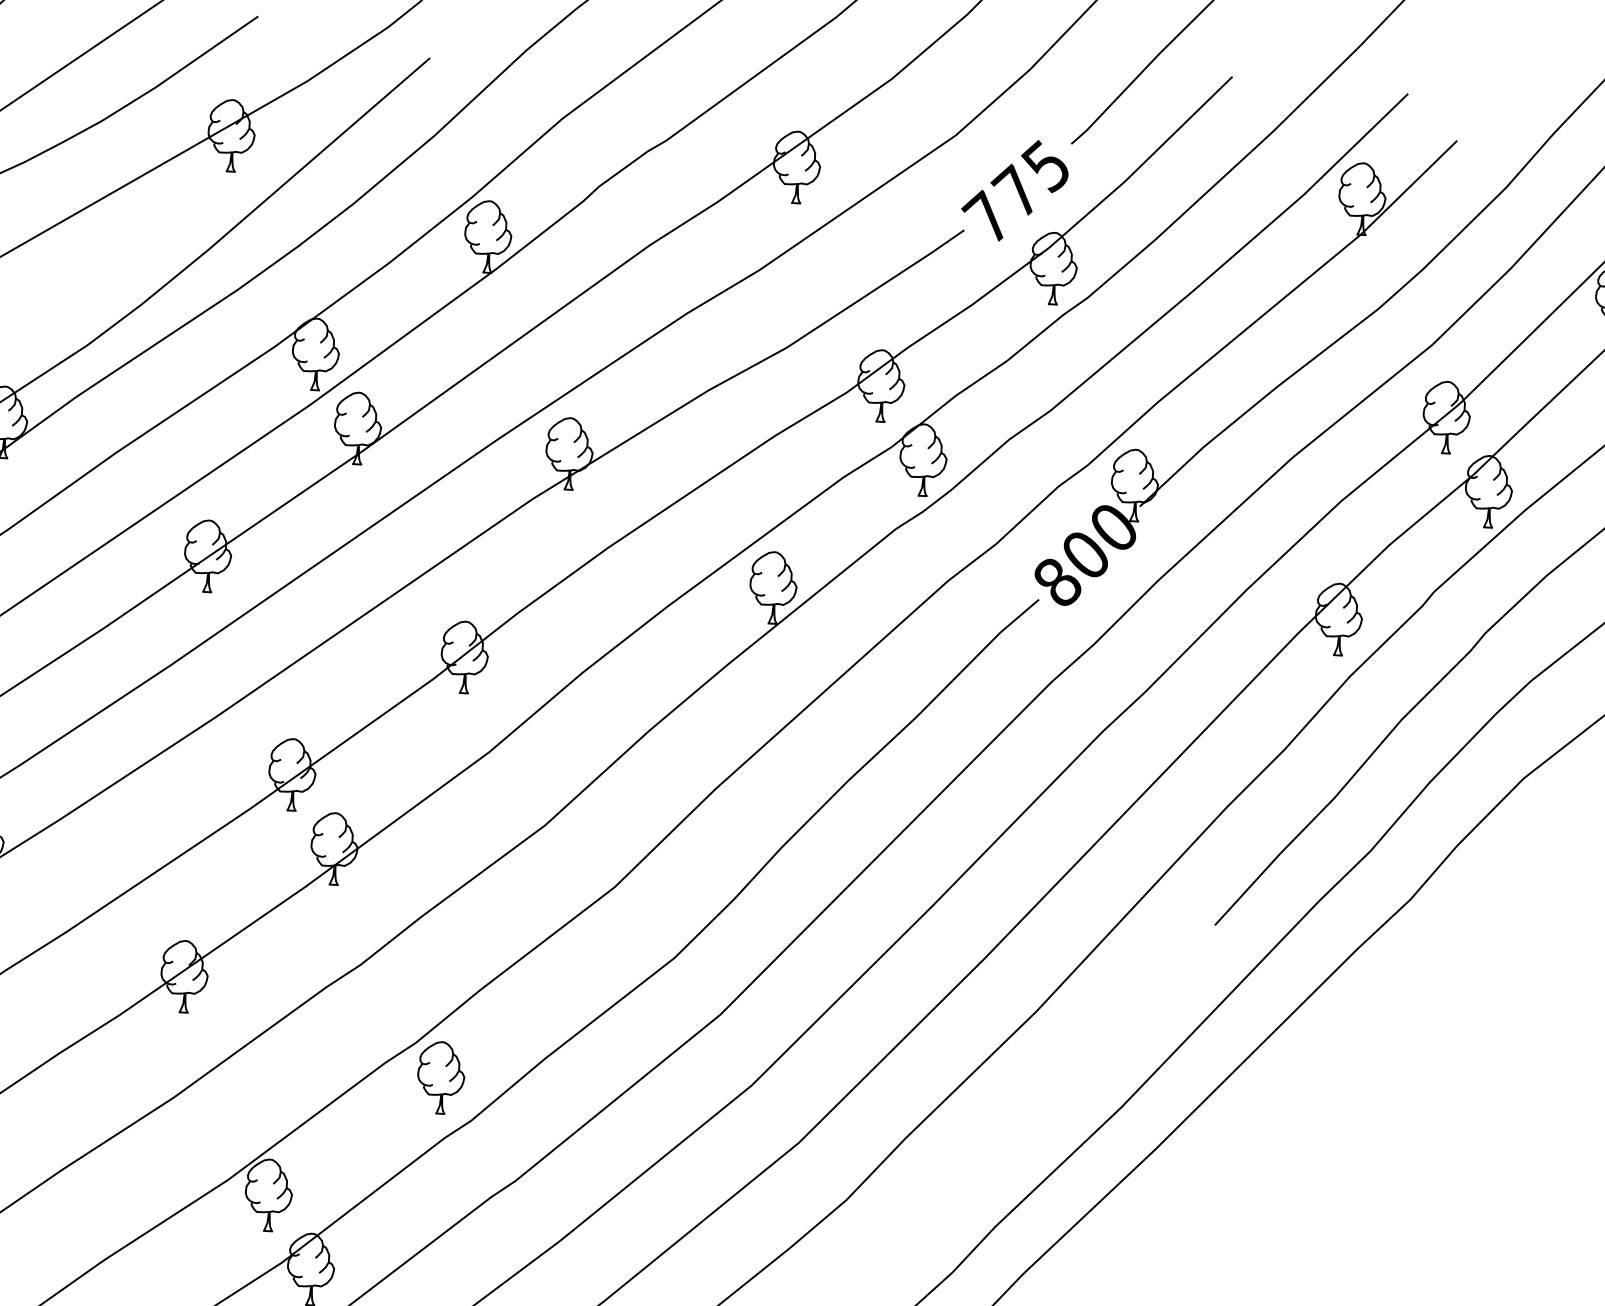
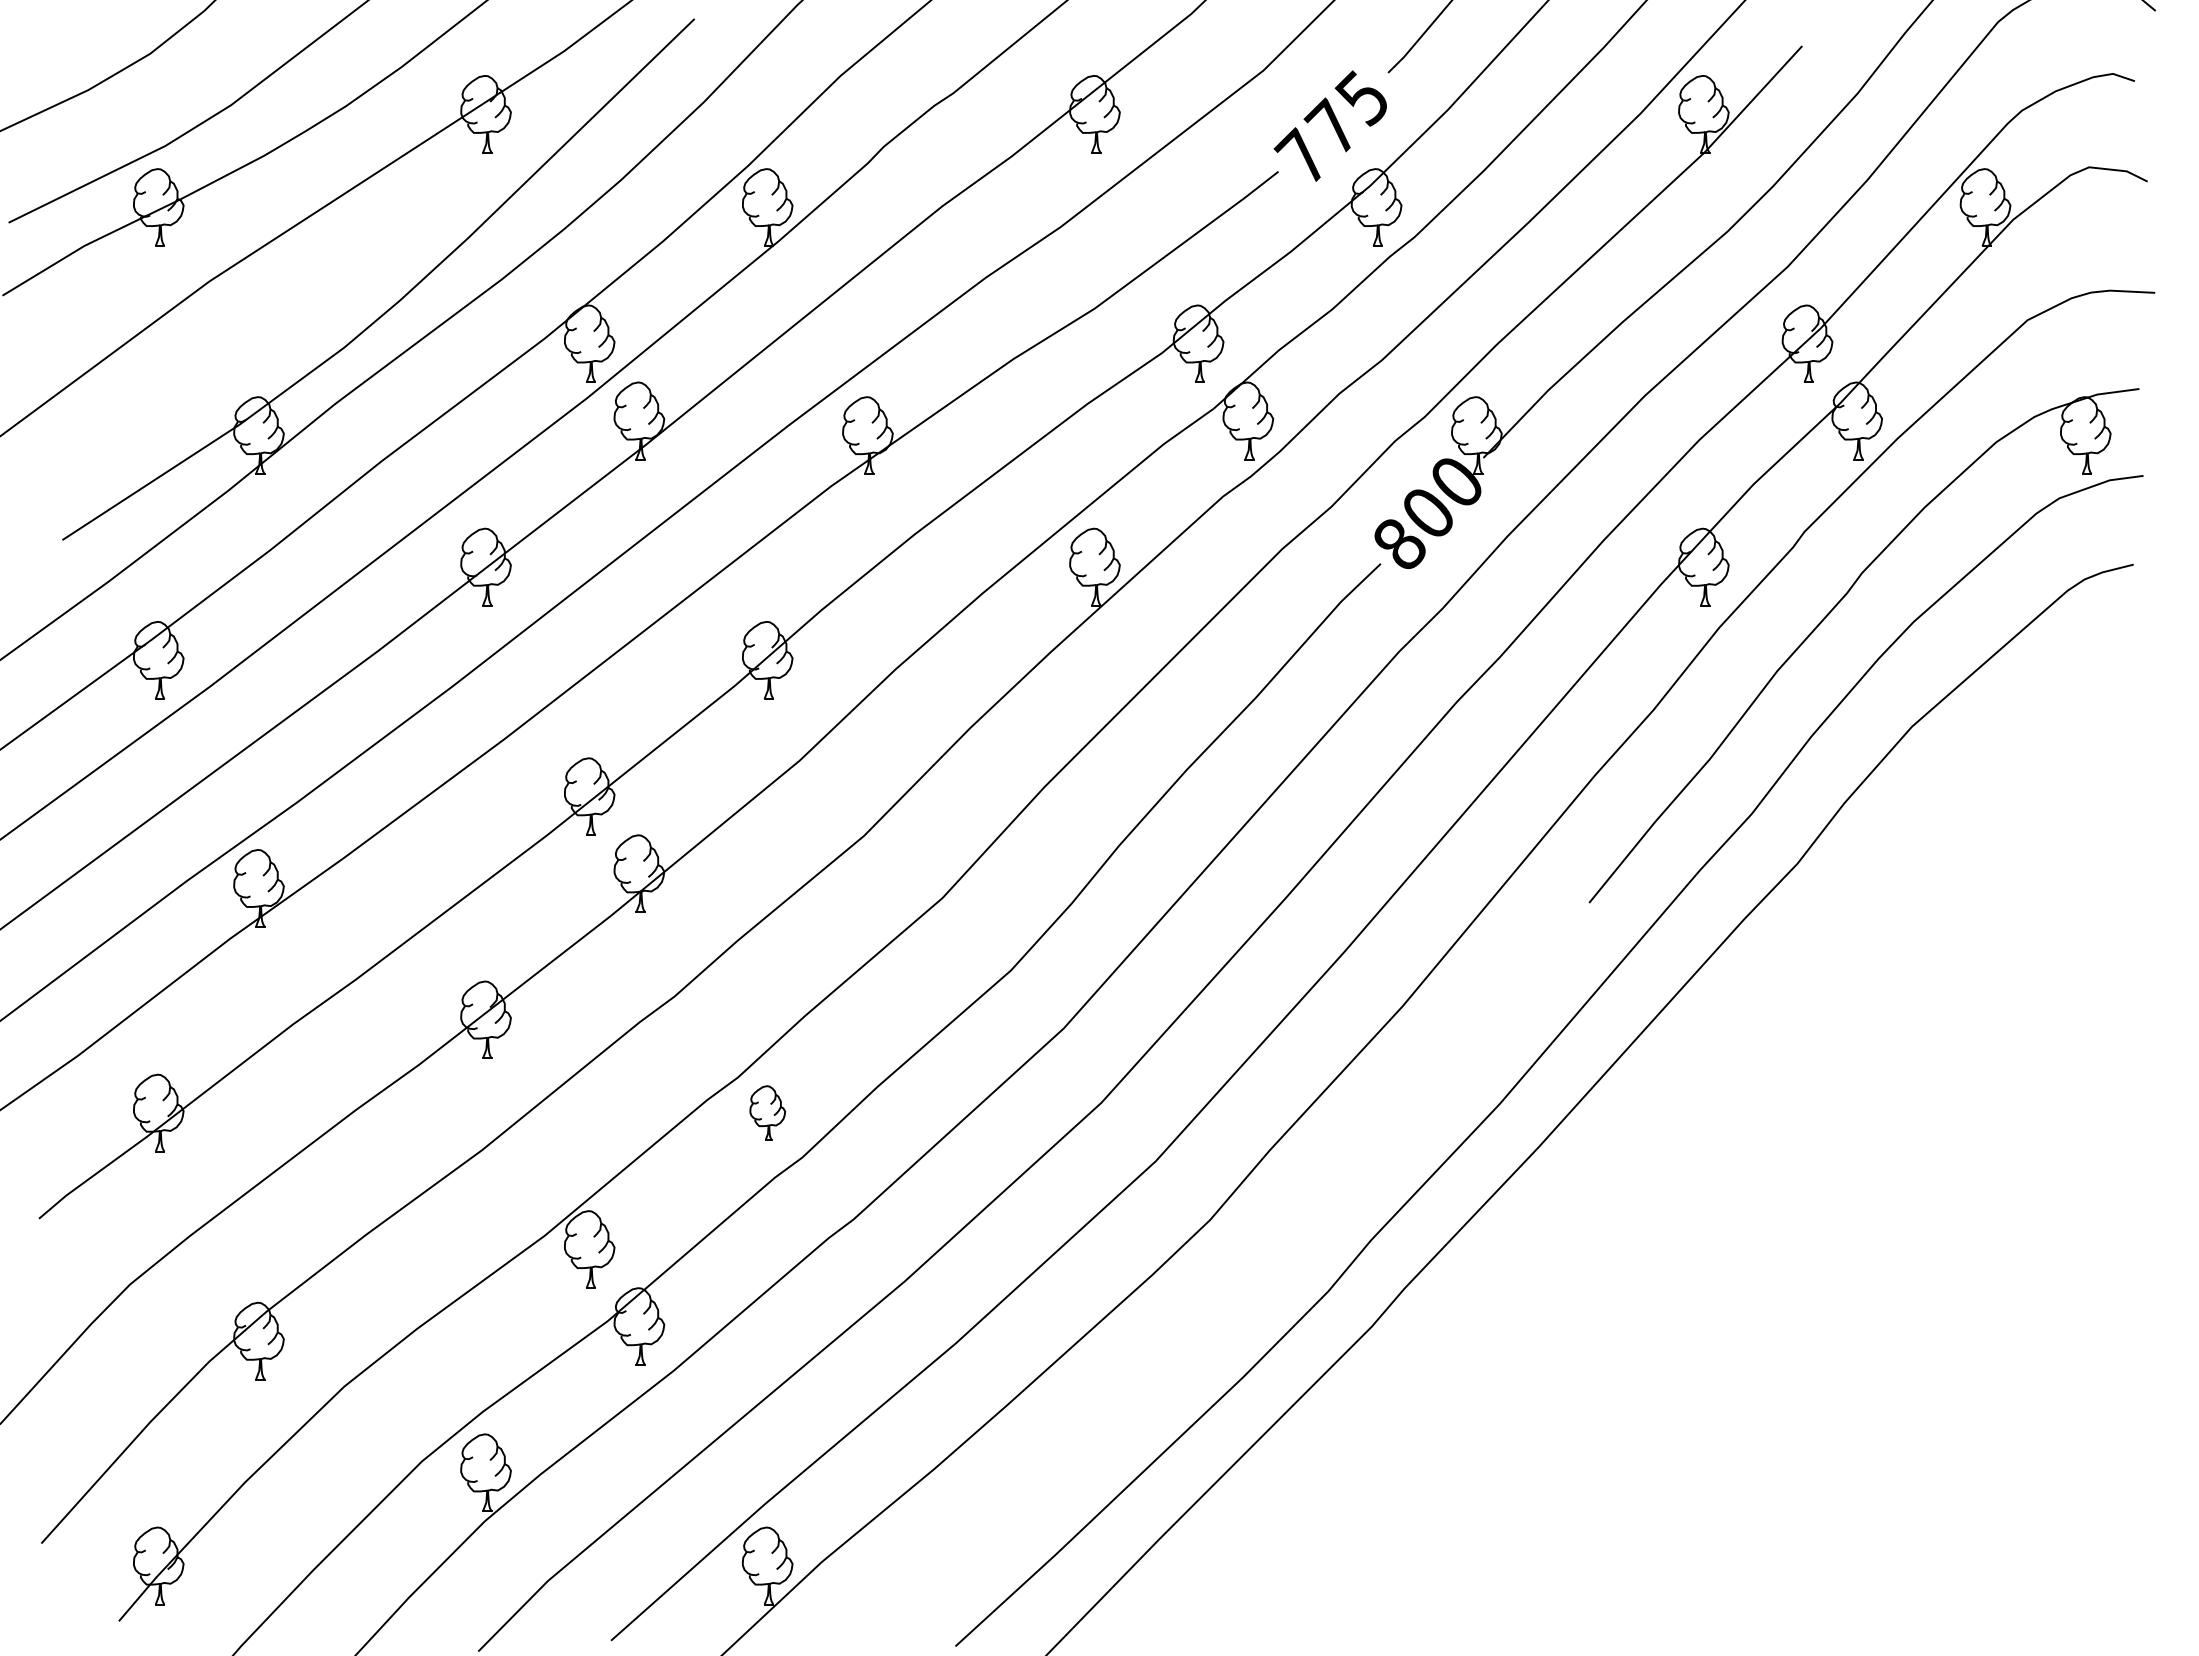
part: (441, 1077) -> (767, 1112), size x0.7

